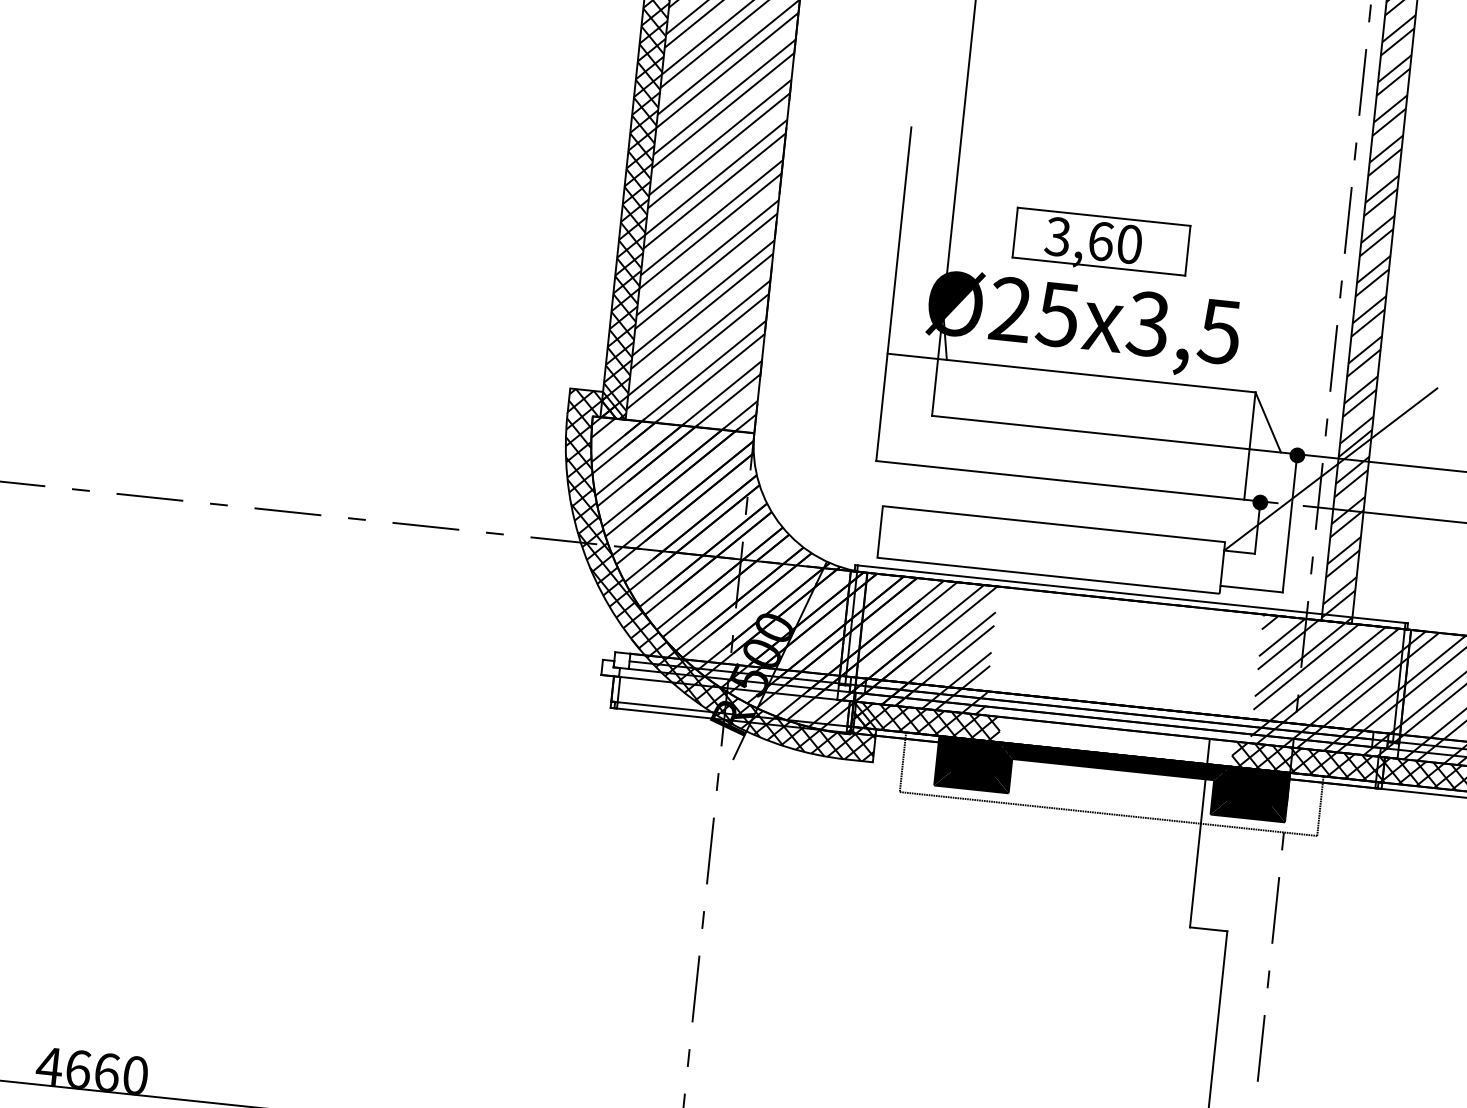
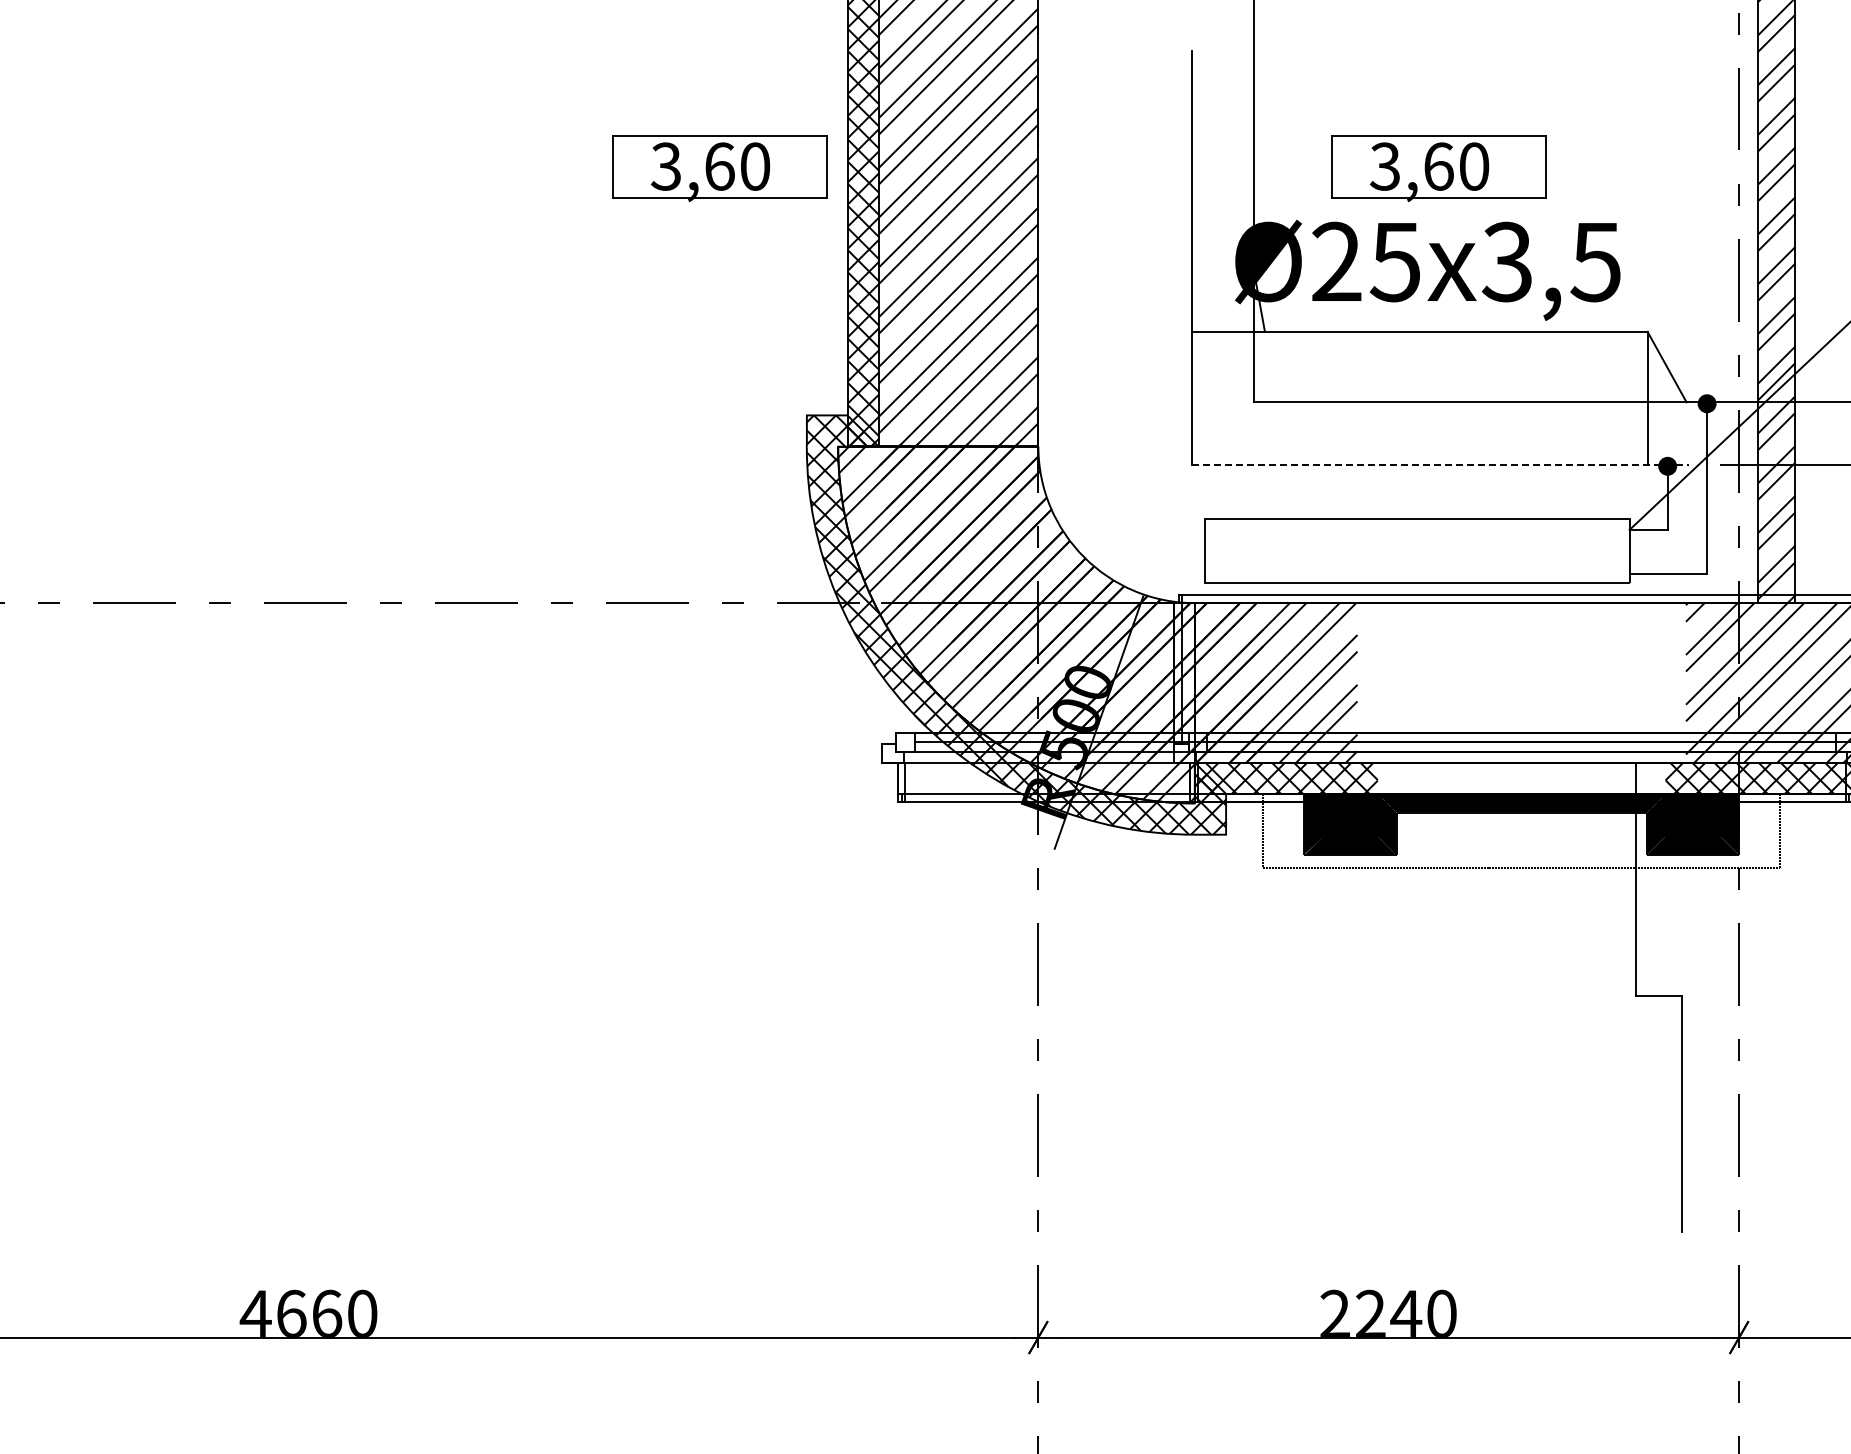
part: (520, 181) -> (719, 168), added
line: (1077, 481) -> (1440, 464), solid -> dashed

